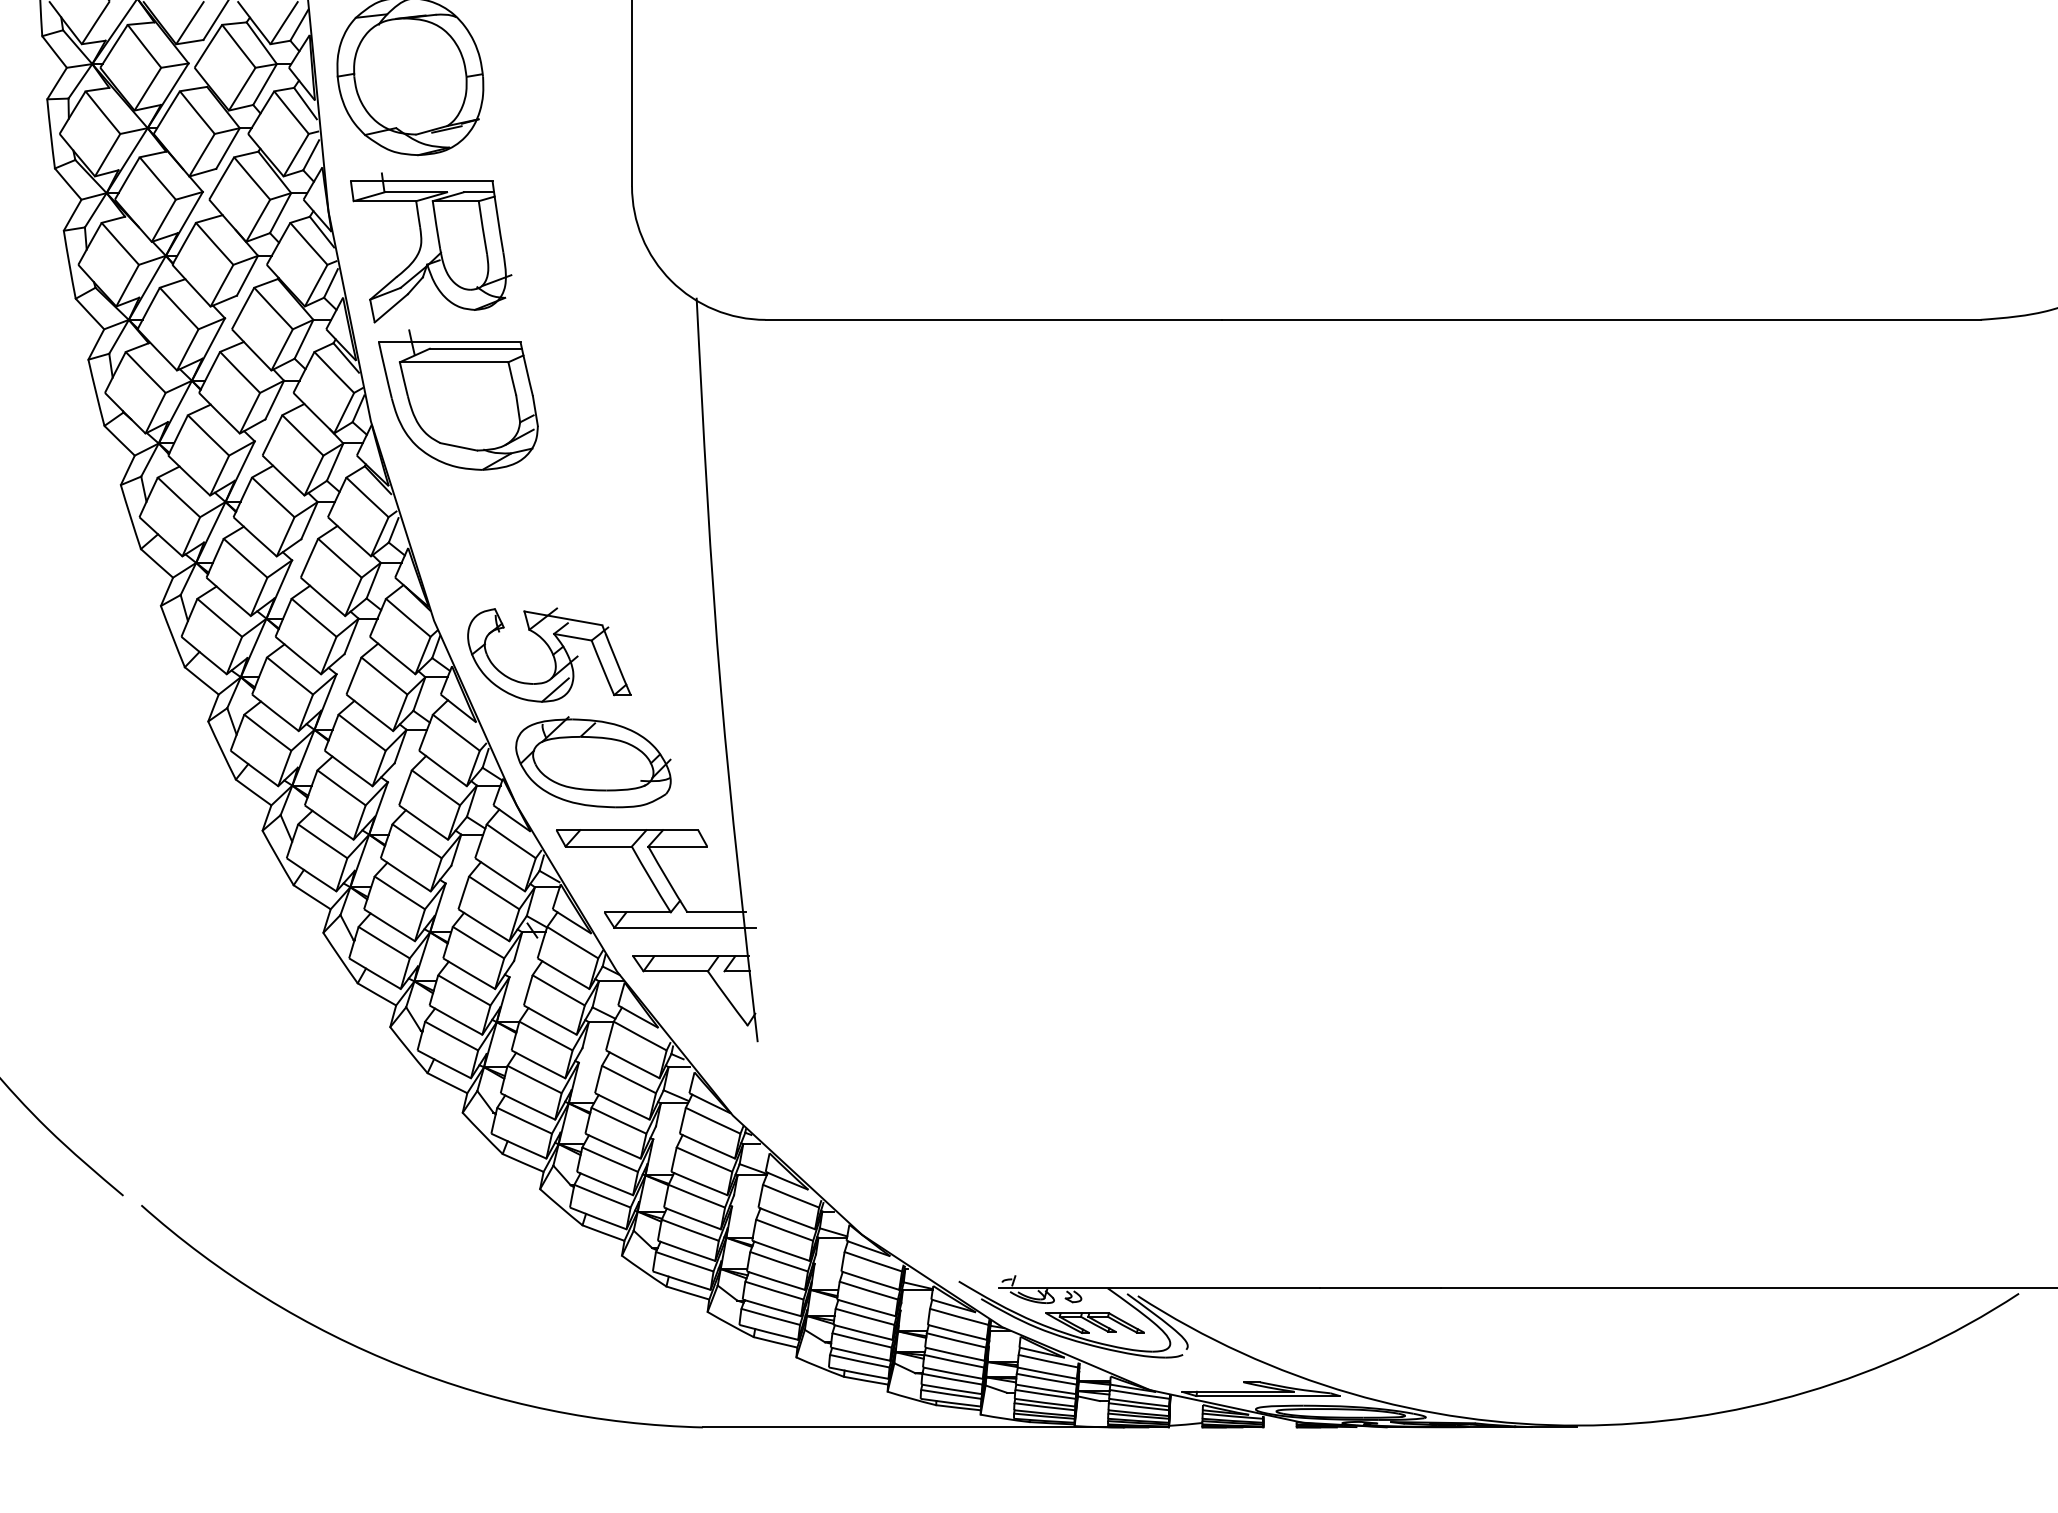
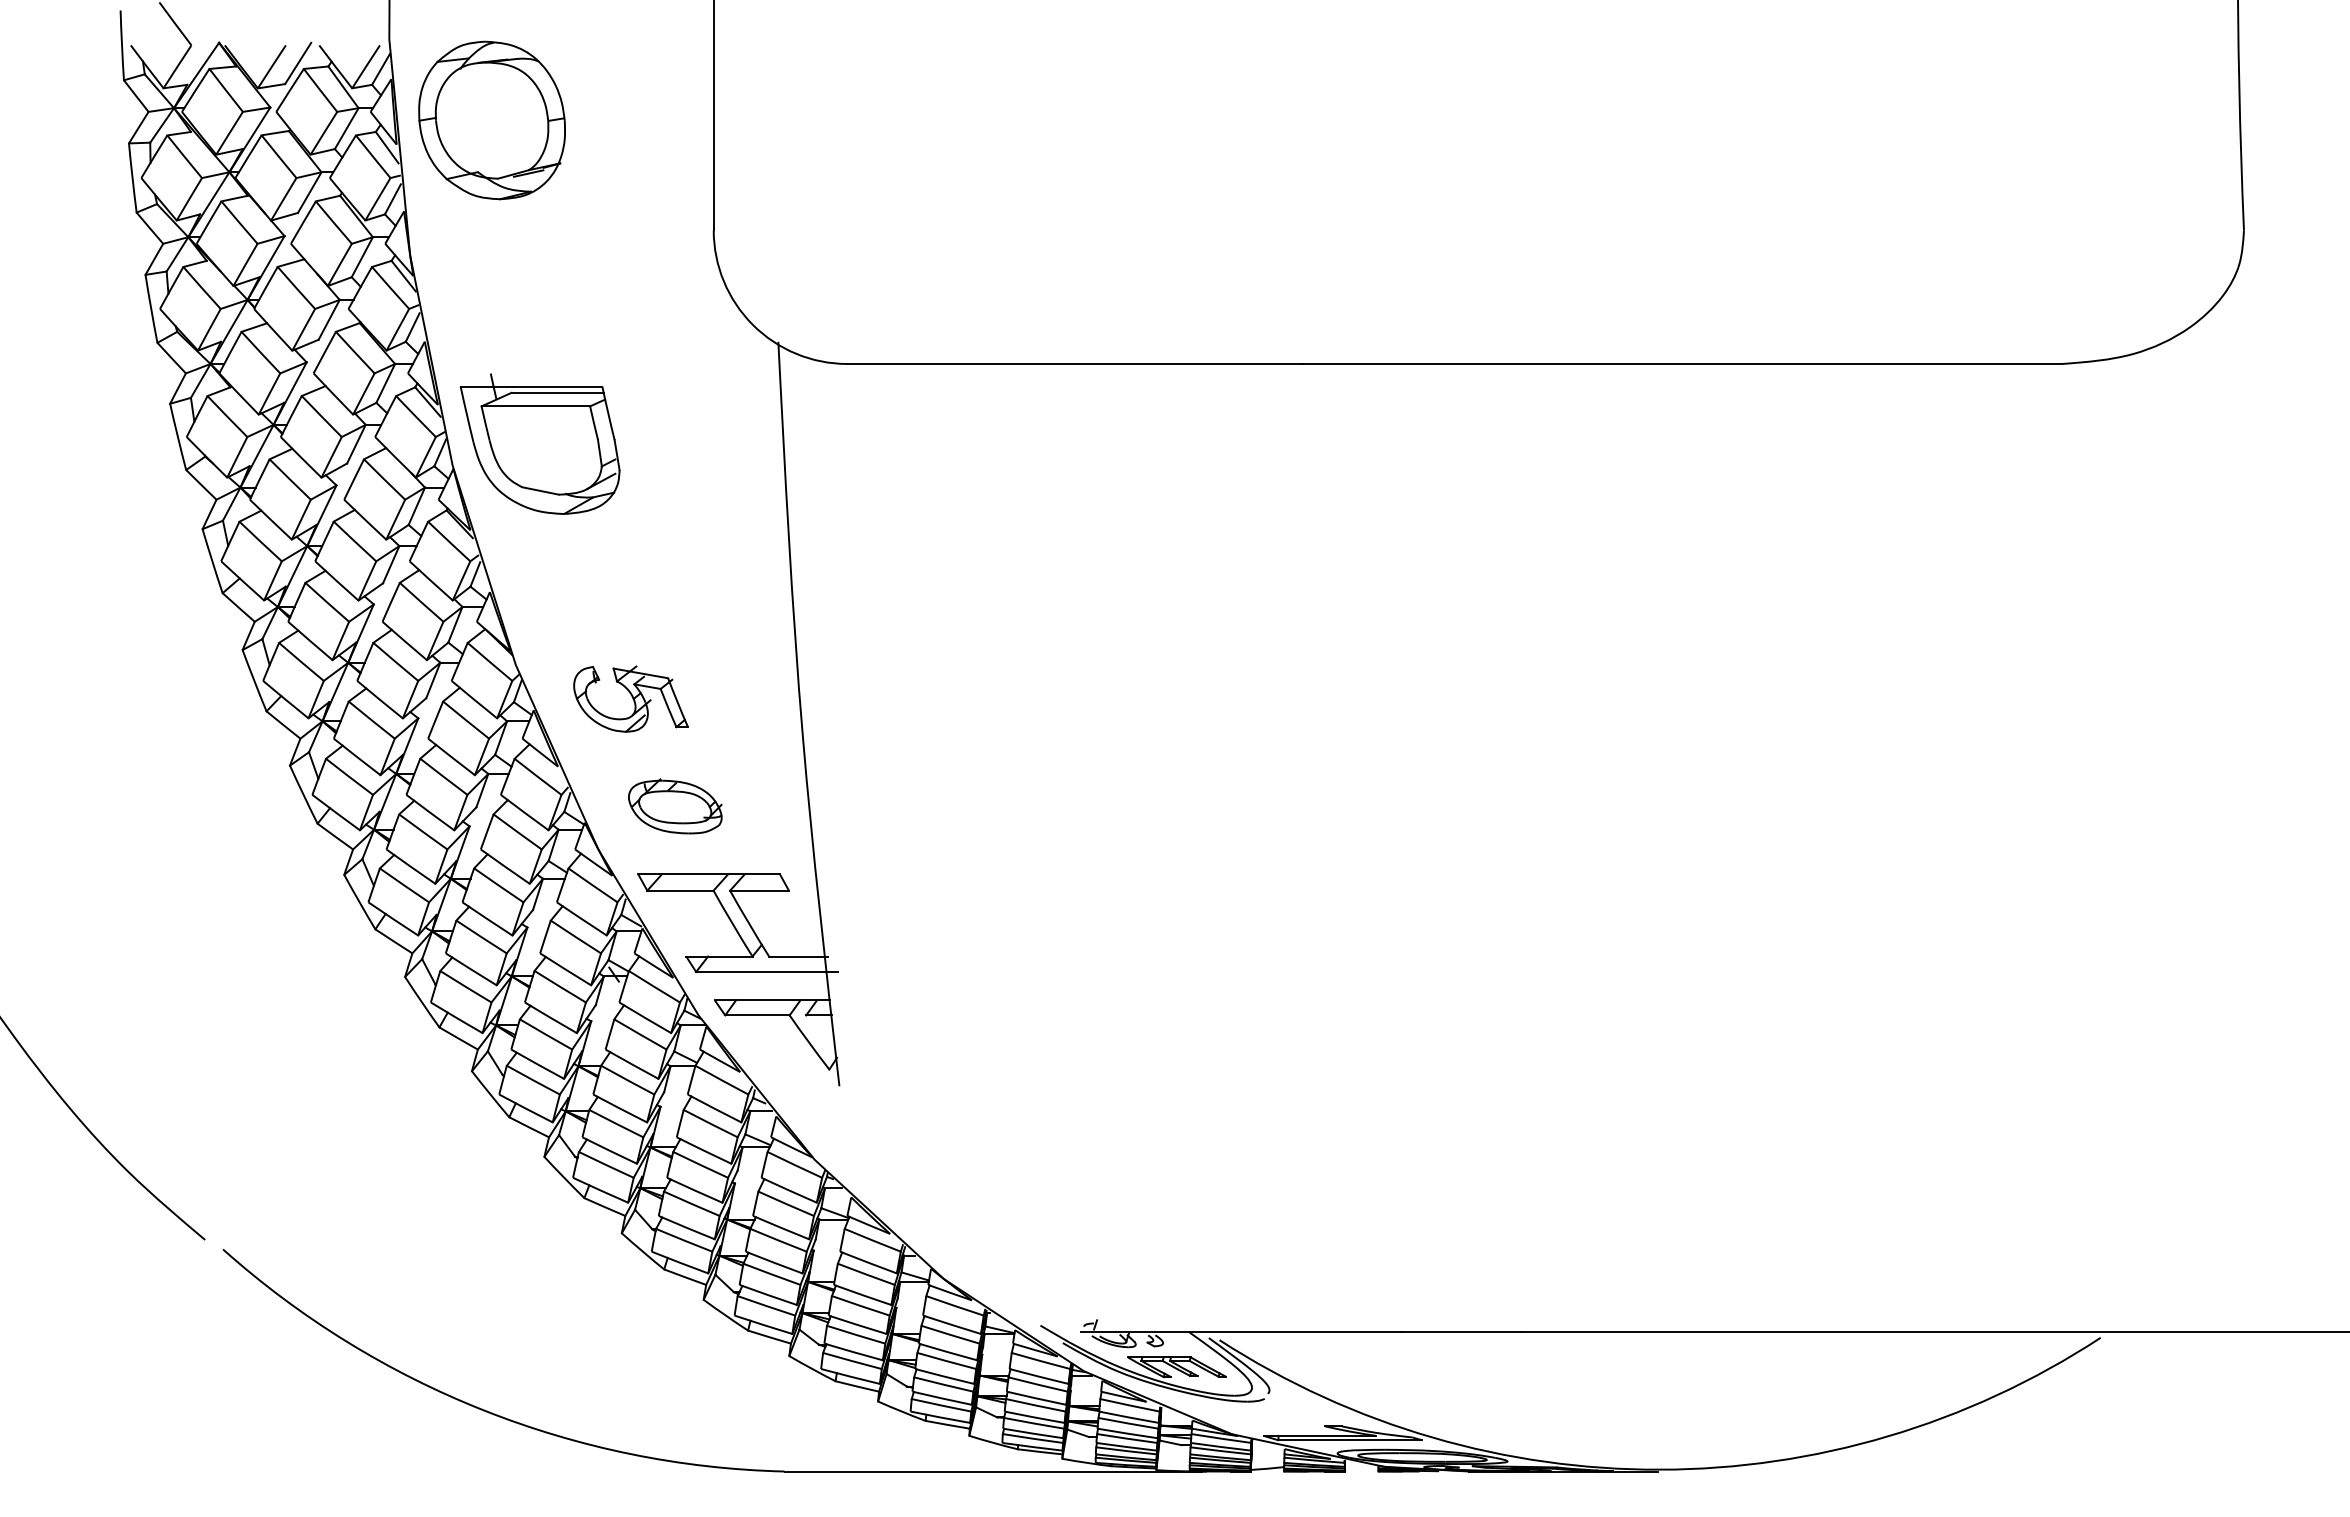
part: (430, 247) -> (512, 291), removed
part: (548, 654) -> (630, 698), size x0.7
part: (593, 762) -> (675, 806), size x0.6

